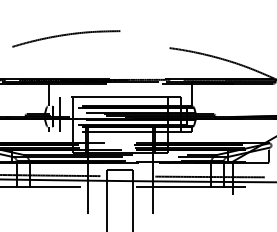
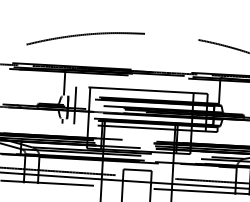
curve: (66, 35) -> (86, 35), moved

